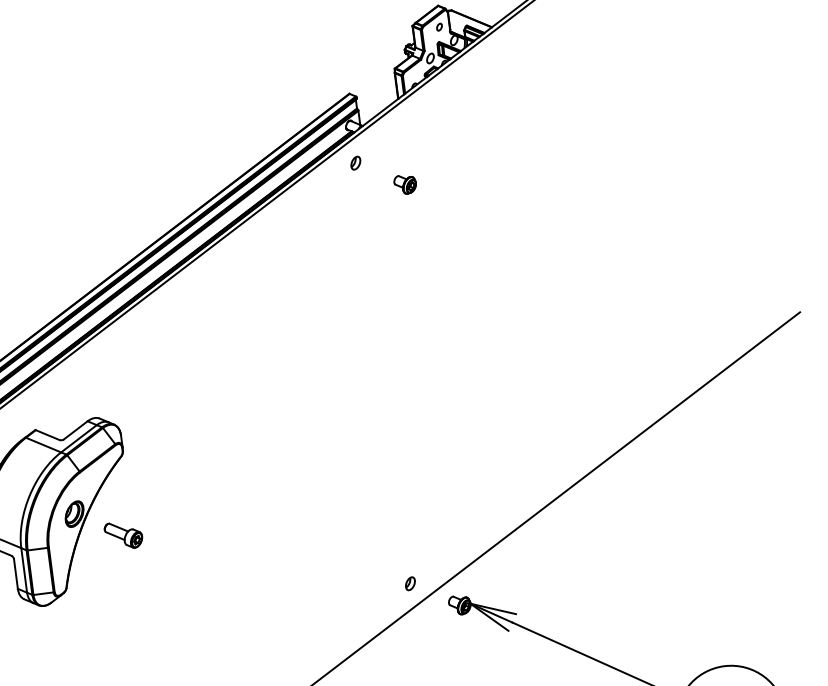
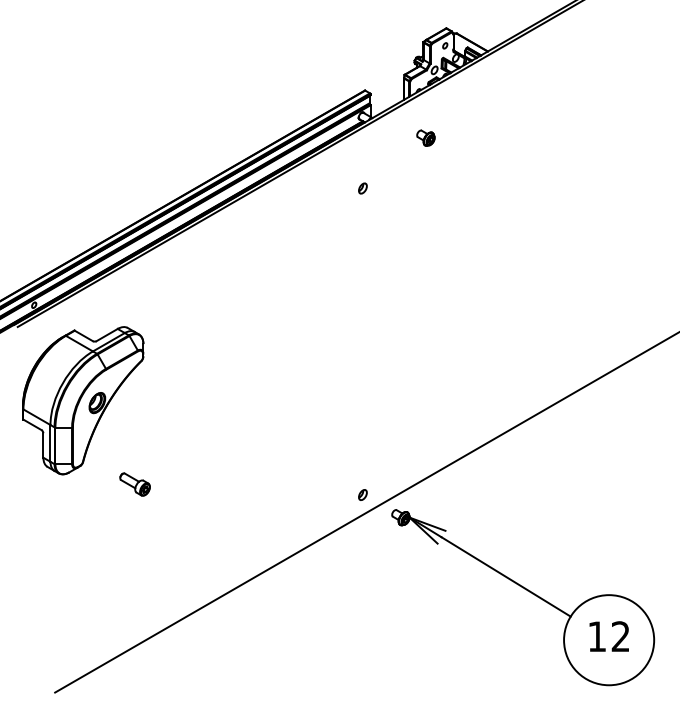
part: (355, 163) -> (362, 188), moved
part: (404, 183) -> (425, 137), moved
part: (123, 535) -> (134, 484), moved

